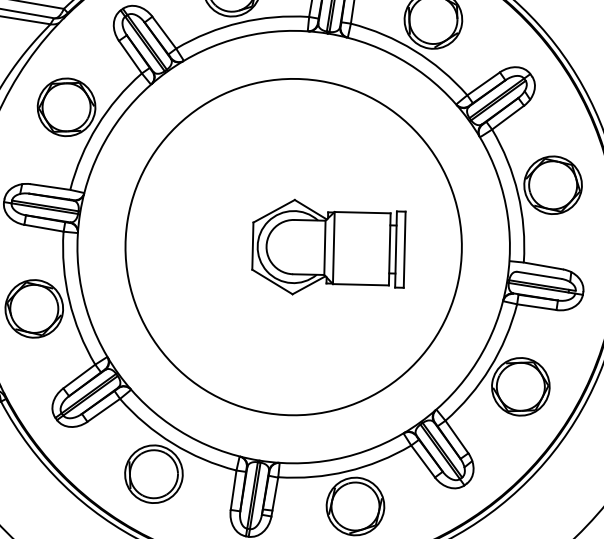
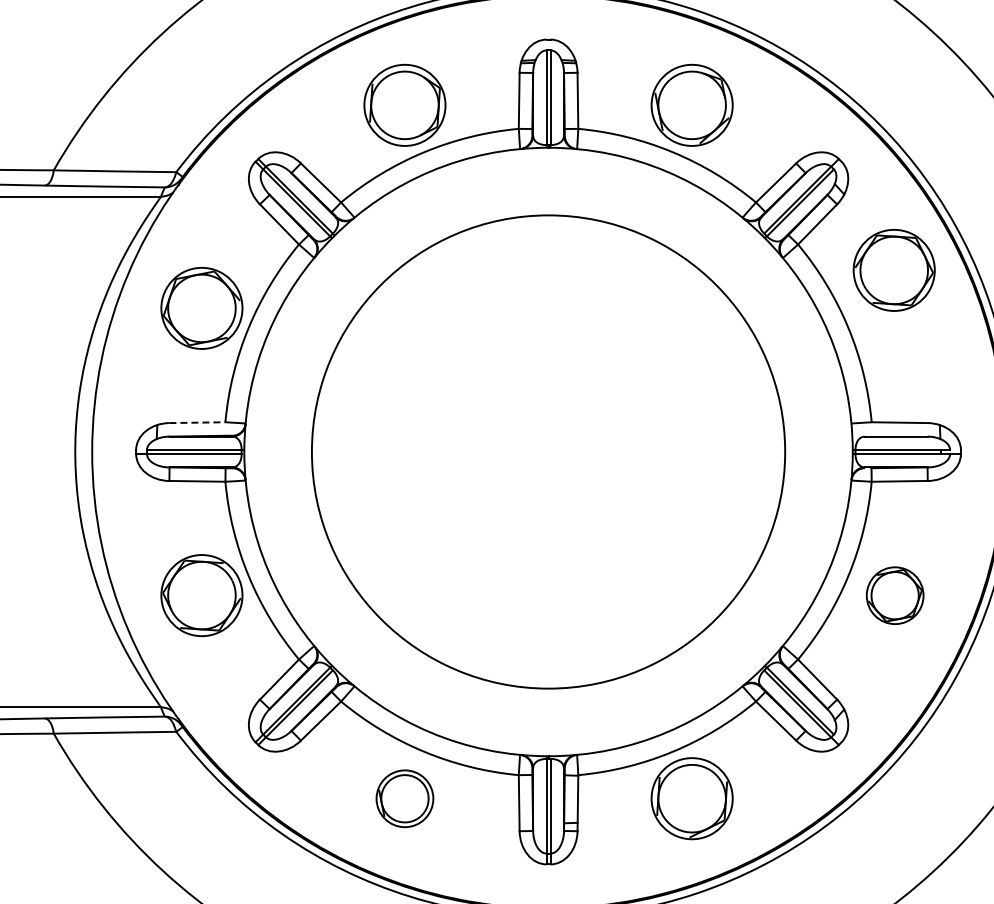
part: (552, 185) -> (893, 270), moved
line: (50, 186) -> (197, 422), solid -> dashed
part: (329, 249) -> (598, 447), removed
part: (520, 386) -> (894, 595), size x0.7
part: (153, 474) -> (404, 798), size x0.7

